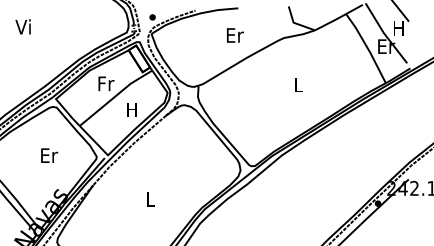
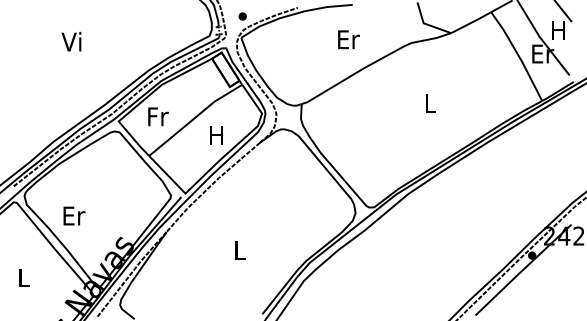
text: (23, 26) -> (71, 41), moved
text: (106, 83) -> (158, 116), moved
text: (49, 155) -> (74, 215), moved

